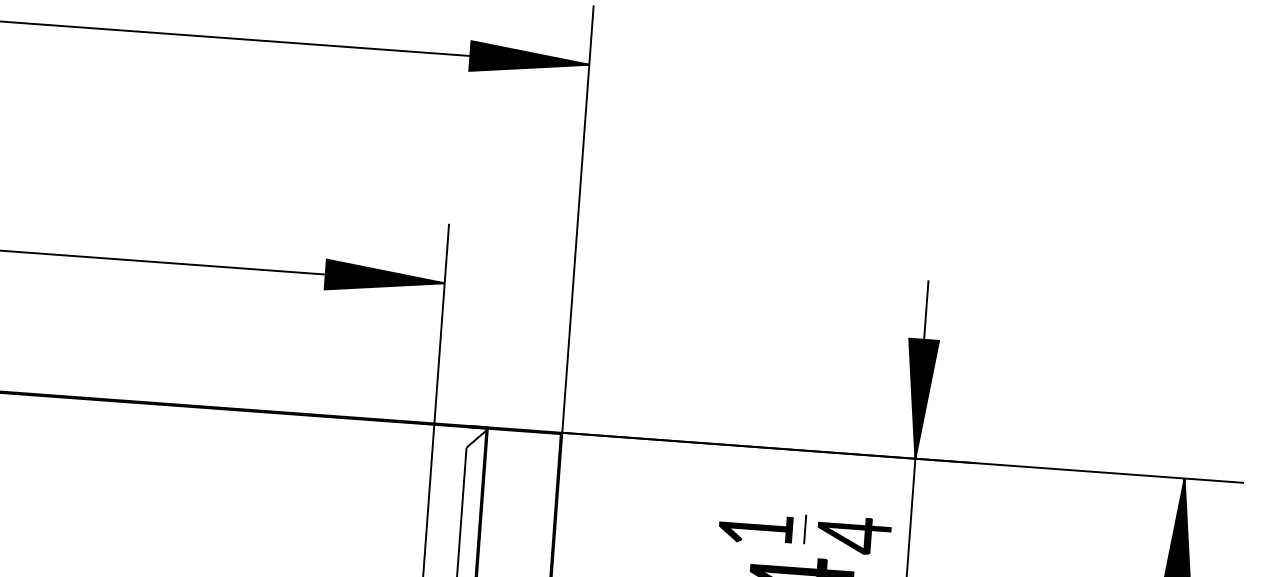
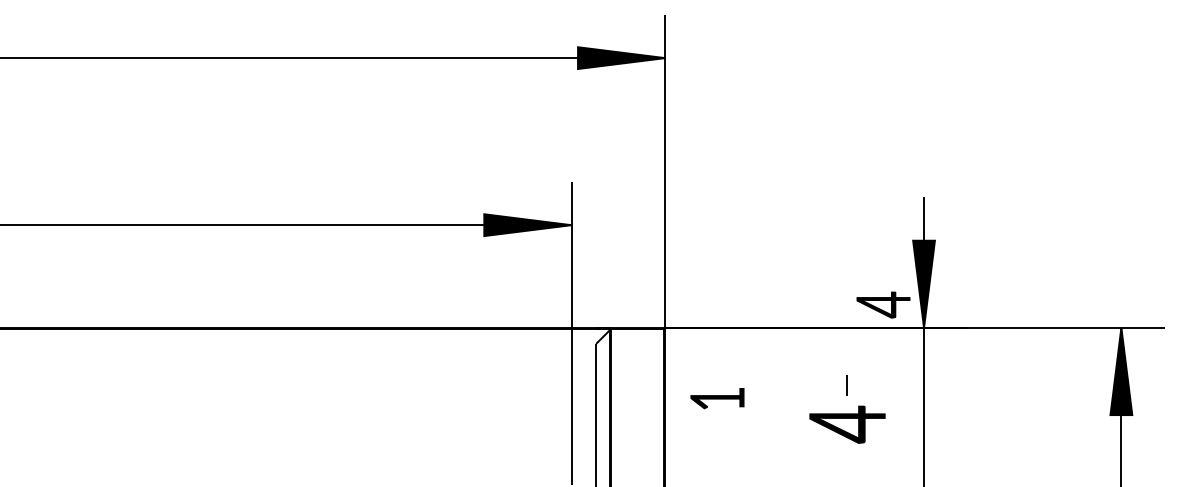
text: (755, 528) -> (717, 398), moved
text: (854, 534) -> (883, 304), moved

